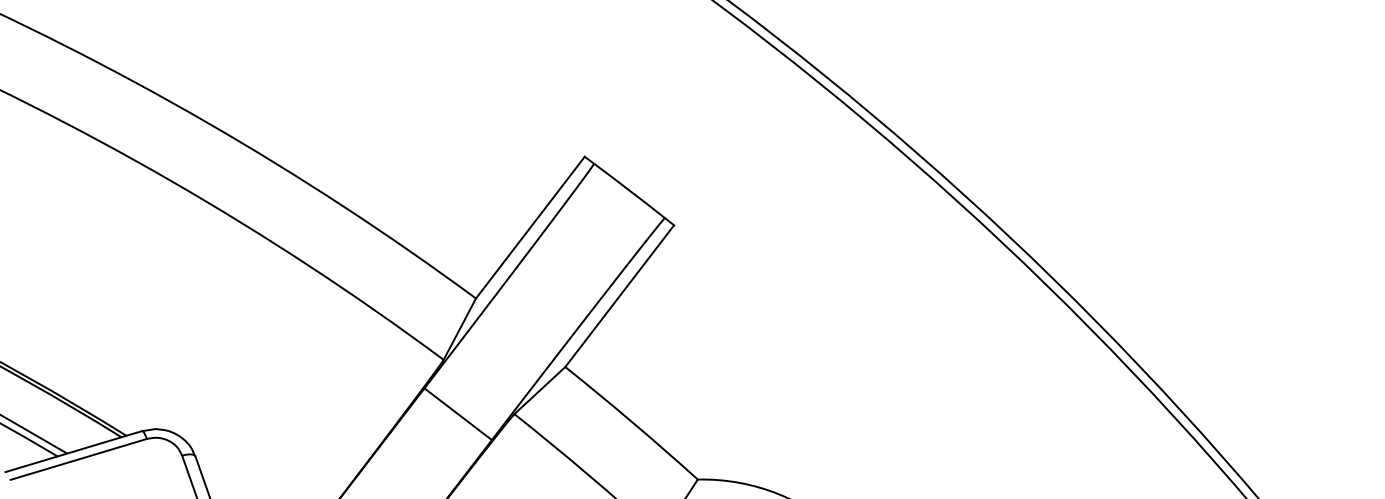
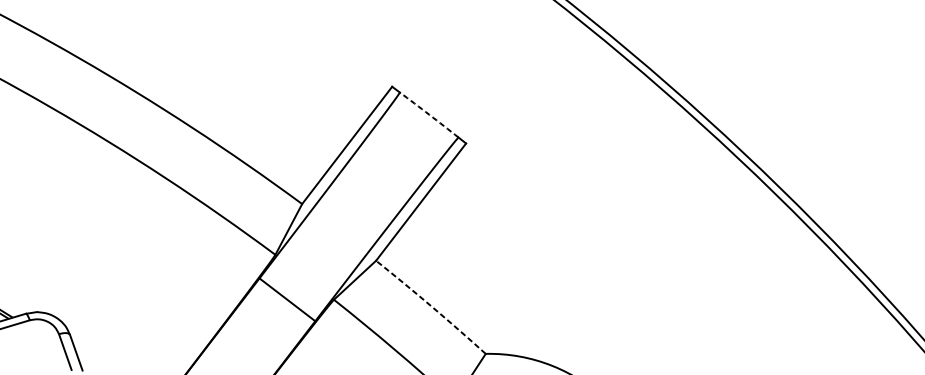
arc: (629, 190) -> (429, 114), solid -> dashed
arc: (632, 422) -> (431, 306), solid -> dashed

